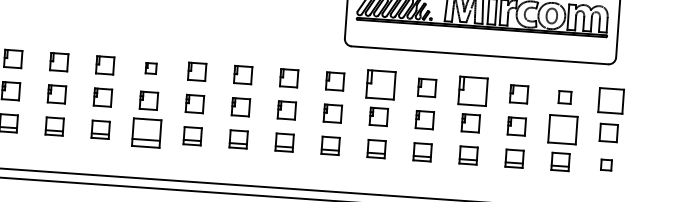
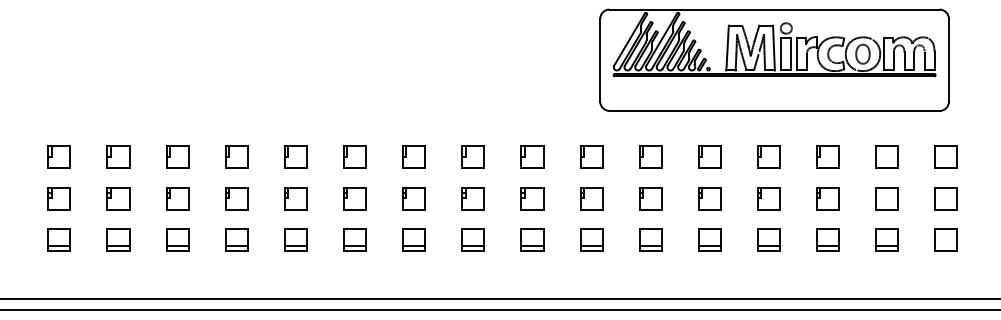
part: (150, 67) -> (354, 156), size x1.67
part: (381, 84) -> (650, 156), size x0.62
part: (472, 90) -> (768, 156), size x0.62
part: (564, 96) -> (886, 156), size x1.43
part: (610, 100) -> (945, 156), size x0.71
part: (562, 129) -> (886, 198), size x0.62
part: (146, 132) -> (354, 239), size x0.62
part: (605, 164) -> (945, 239), size x1.67

